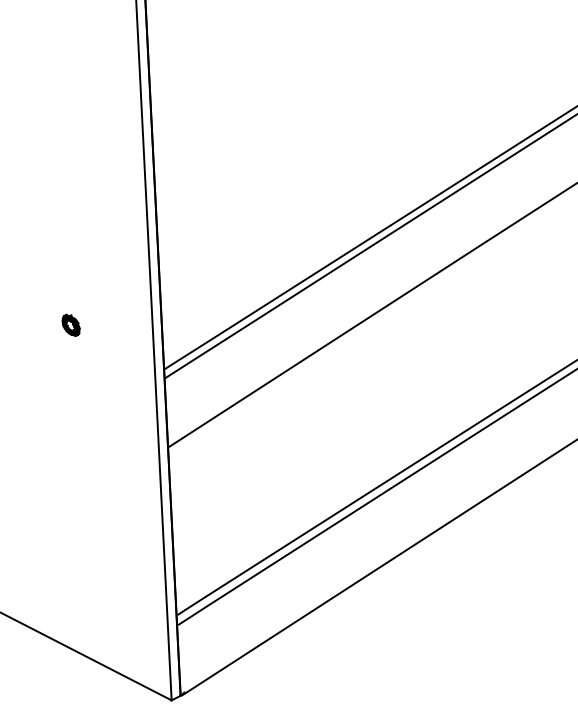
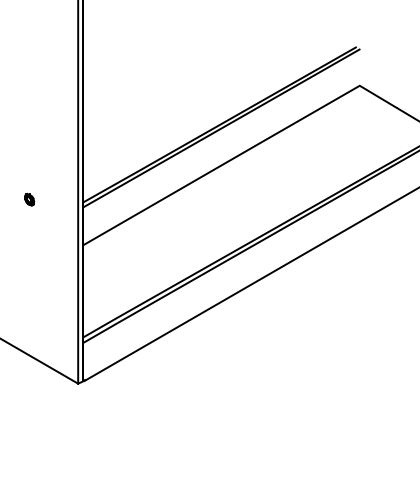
part: (70, 324) -> (29, 199), moved

